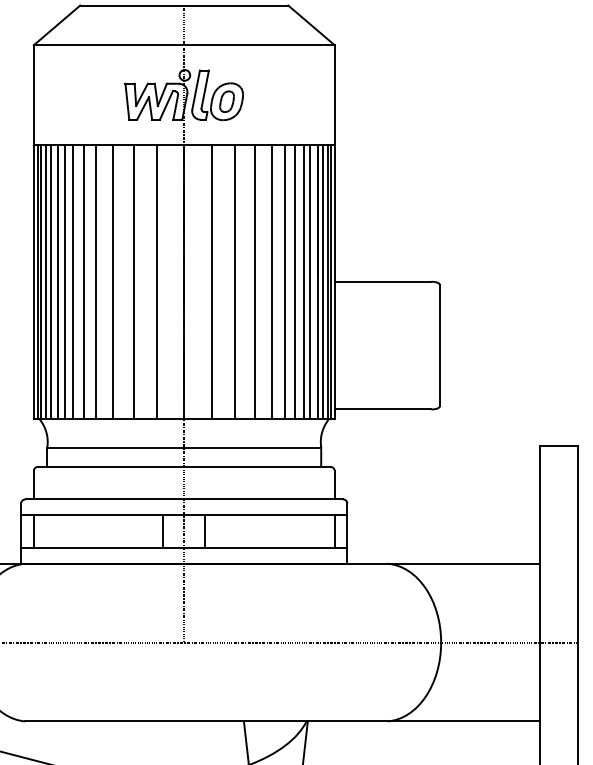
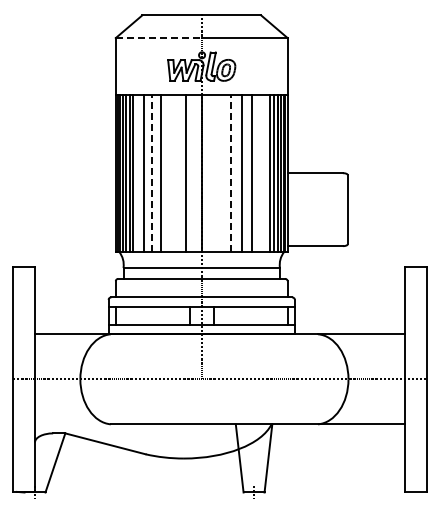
line: (108, 45) -> (158, 38), solid -> dashed
line: (96, 280) -> (151, 172), solid -> dashed
line: (73, 282) -> (138, 173), removed
line: (133, 282) -> (172, 173), removed
line: (211, 282) -> (217, 173), removed
line: (234, 282) -> (230, 173), solid -> dashed
line: (285, 282) -> (259, 173), removed
line: (295, 282) -> (265, 173), removed

